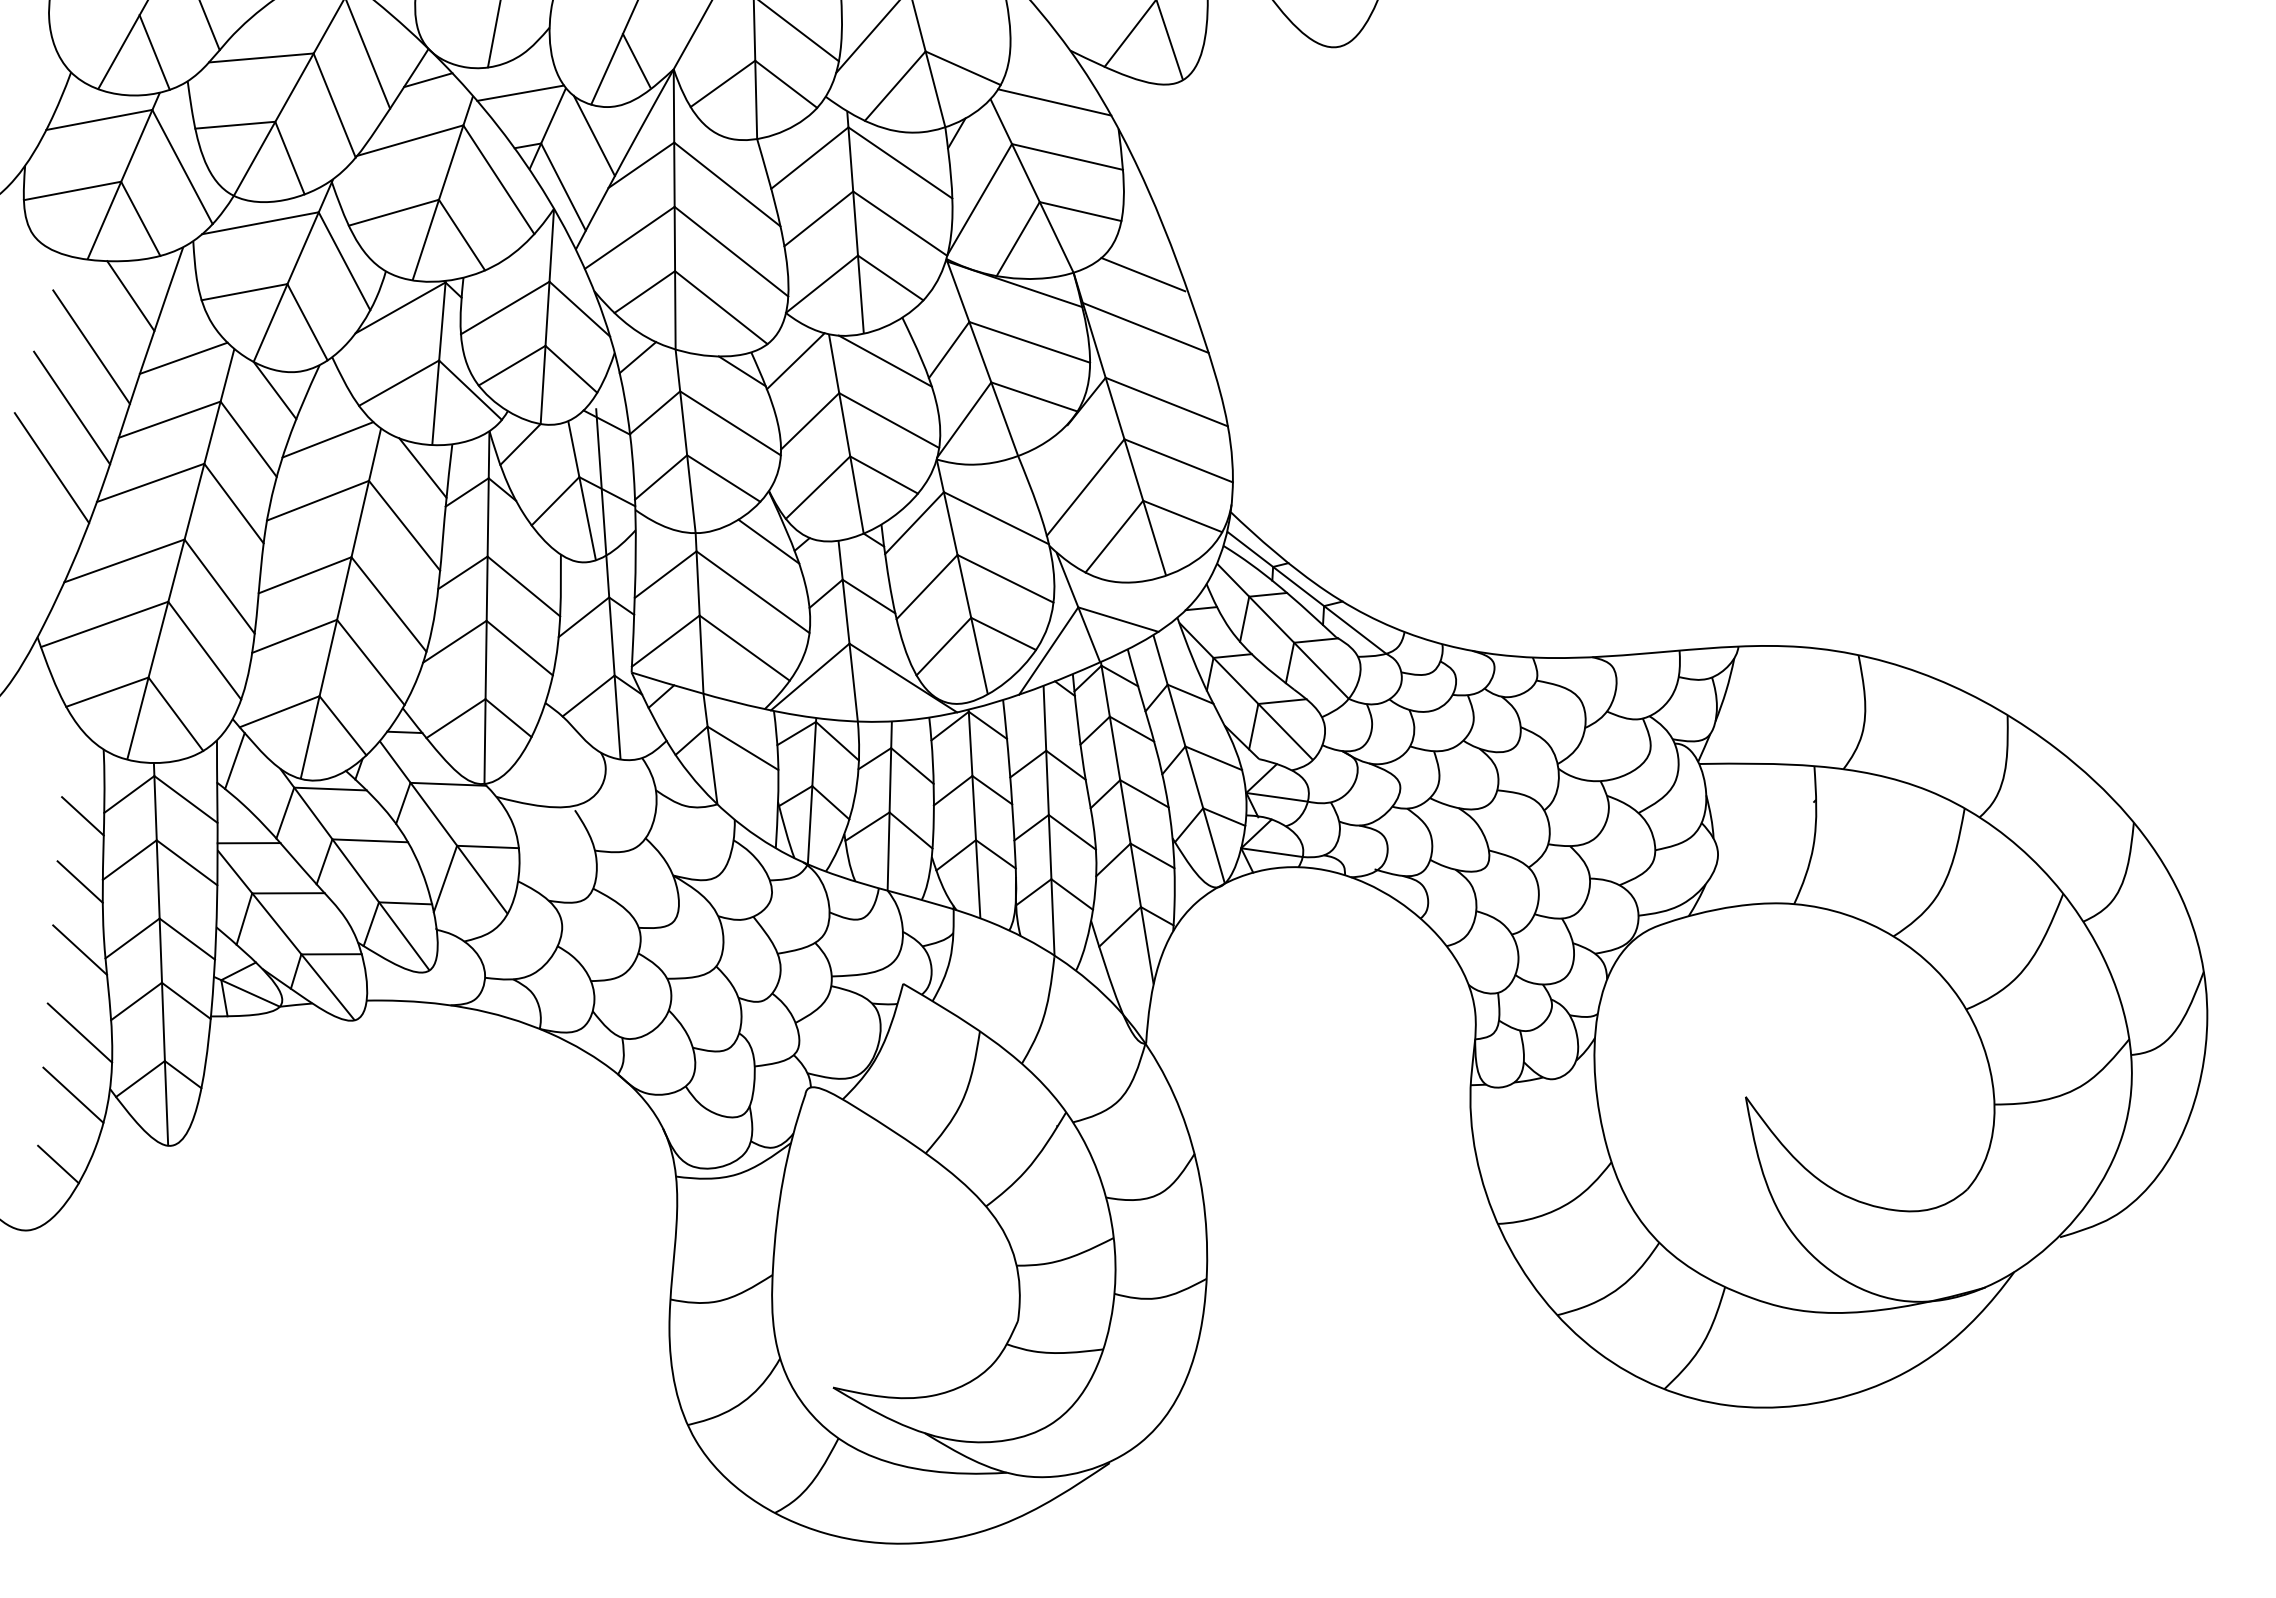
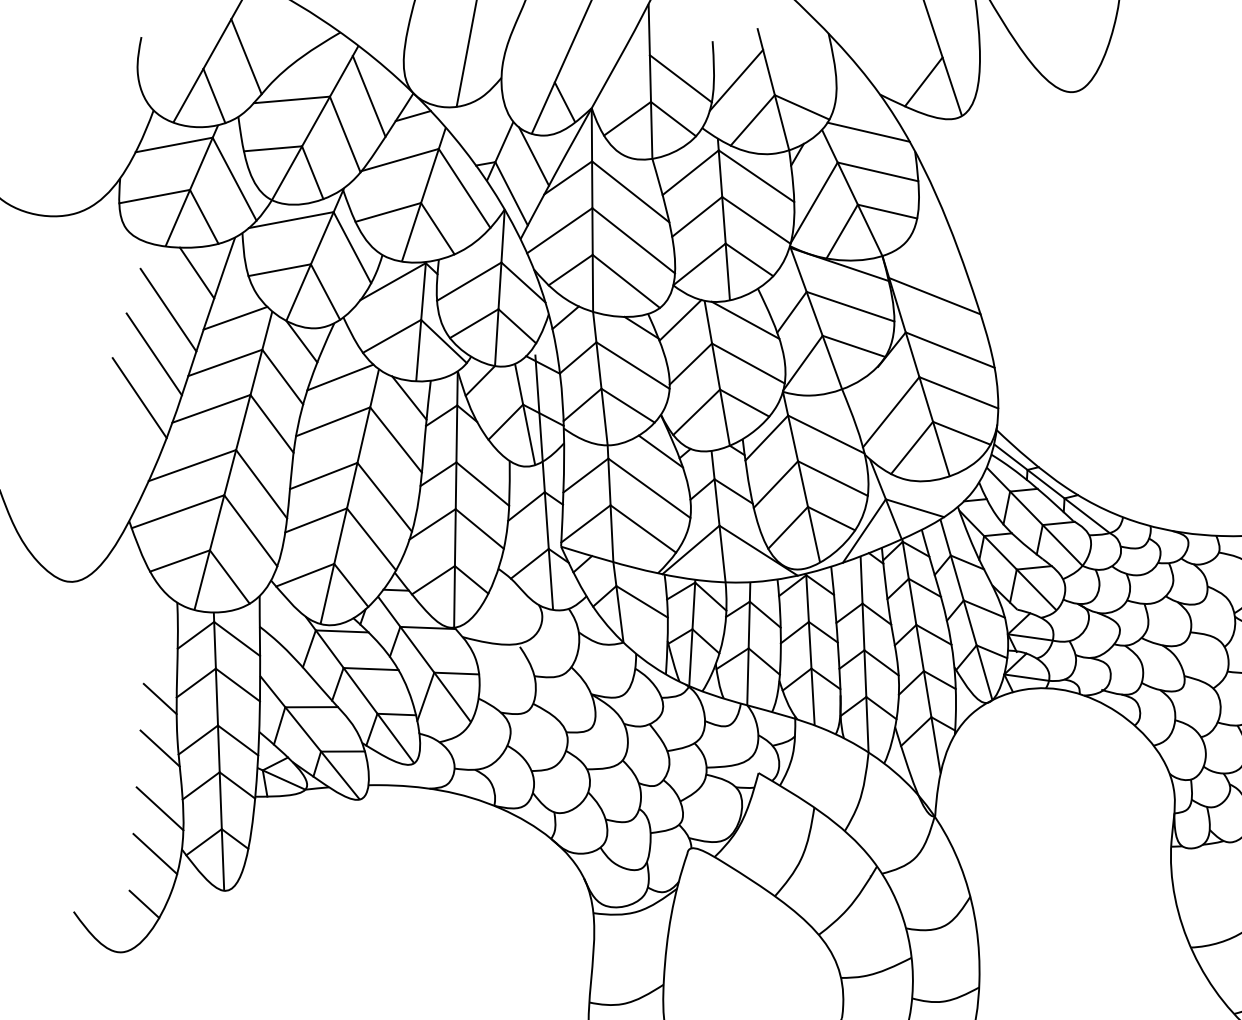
line: (520, 92) -> (480, 125), removed
line: (1143, 274) -> (933, 257), removed
line: (234, 760) -> (272, 610), removed
line: (82, 816) -> (161, 651), removed
line: (248, 843) -> (282, 671), removed

